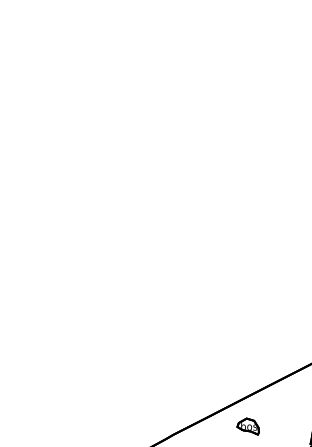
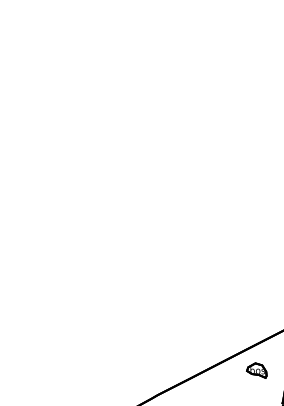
part: (247, 426) -> (256, 370), moved

